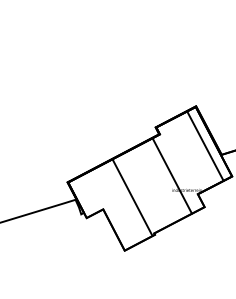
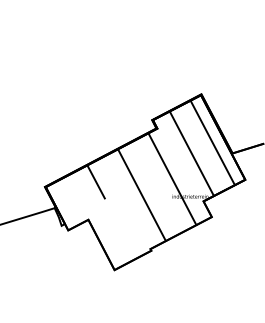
line: (188, 154) -> (192, 153), added
line: (109, 177) -> (96, 181), added
line: (131, 196) -> (141, 194), moved

